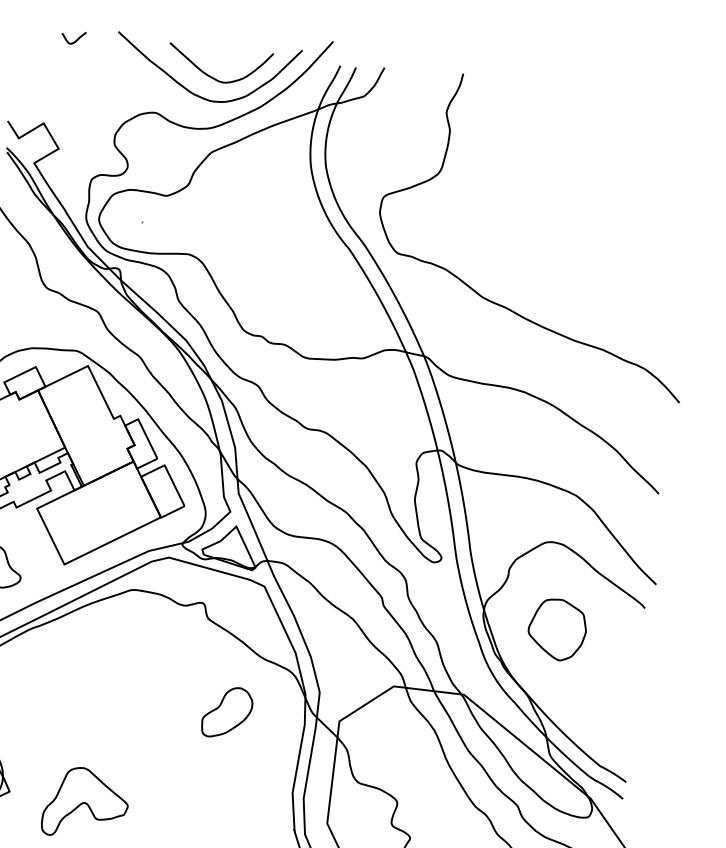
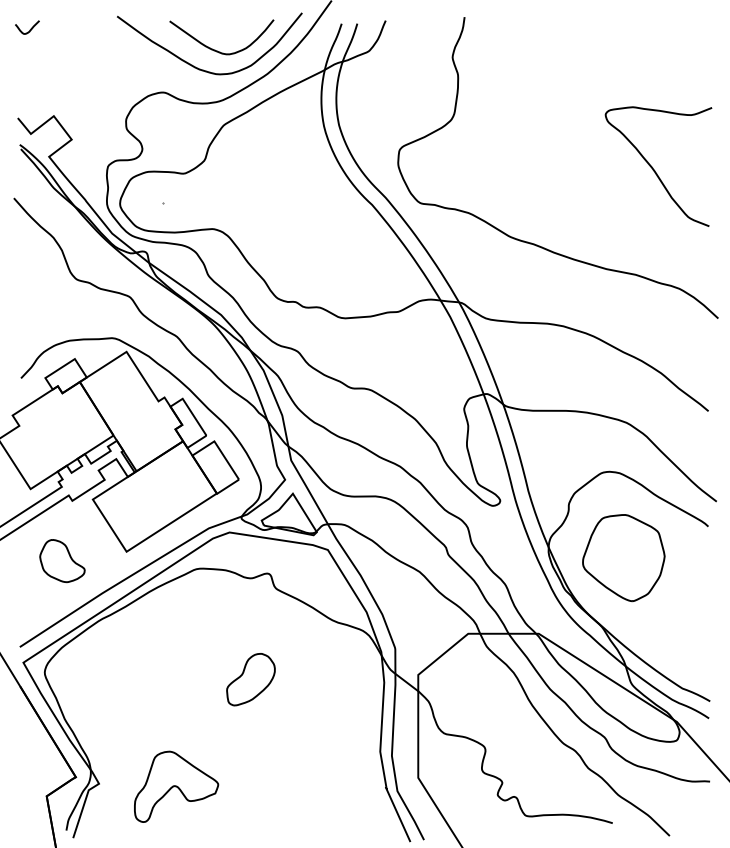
curve: (76, 39) -> (30, 28), moved
curve: (633, 247) -> (654, 169), added
part: (557, 630) -> (623, 558), size x1.43
part: (226, 712) -> (250, 679), moved

